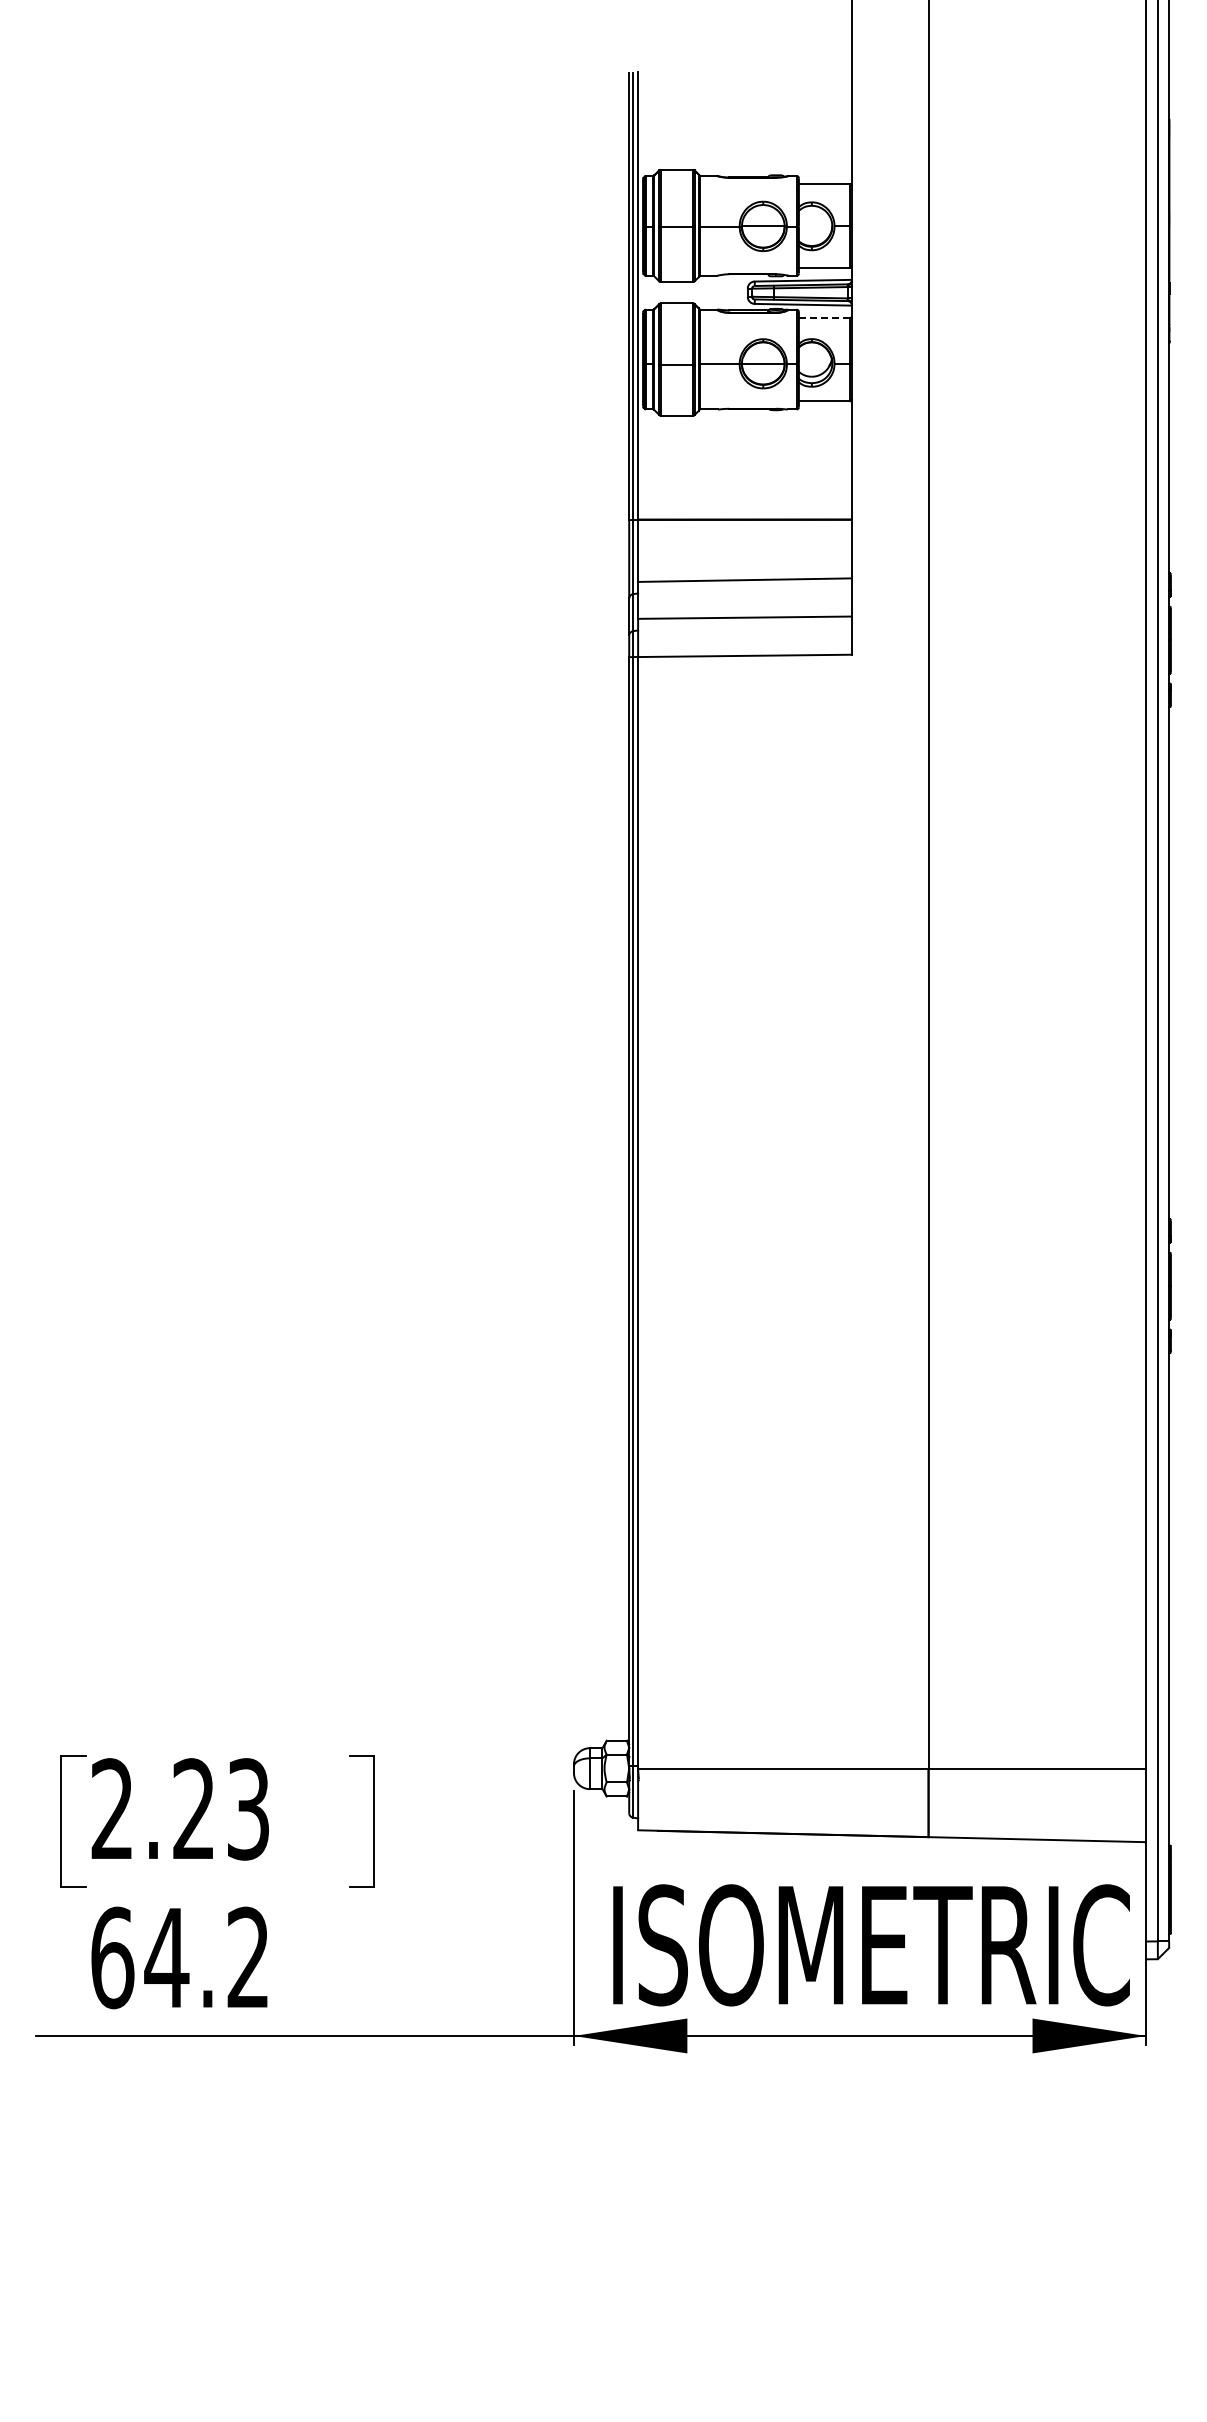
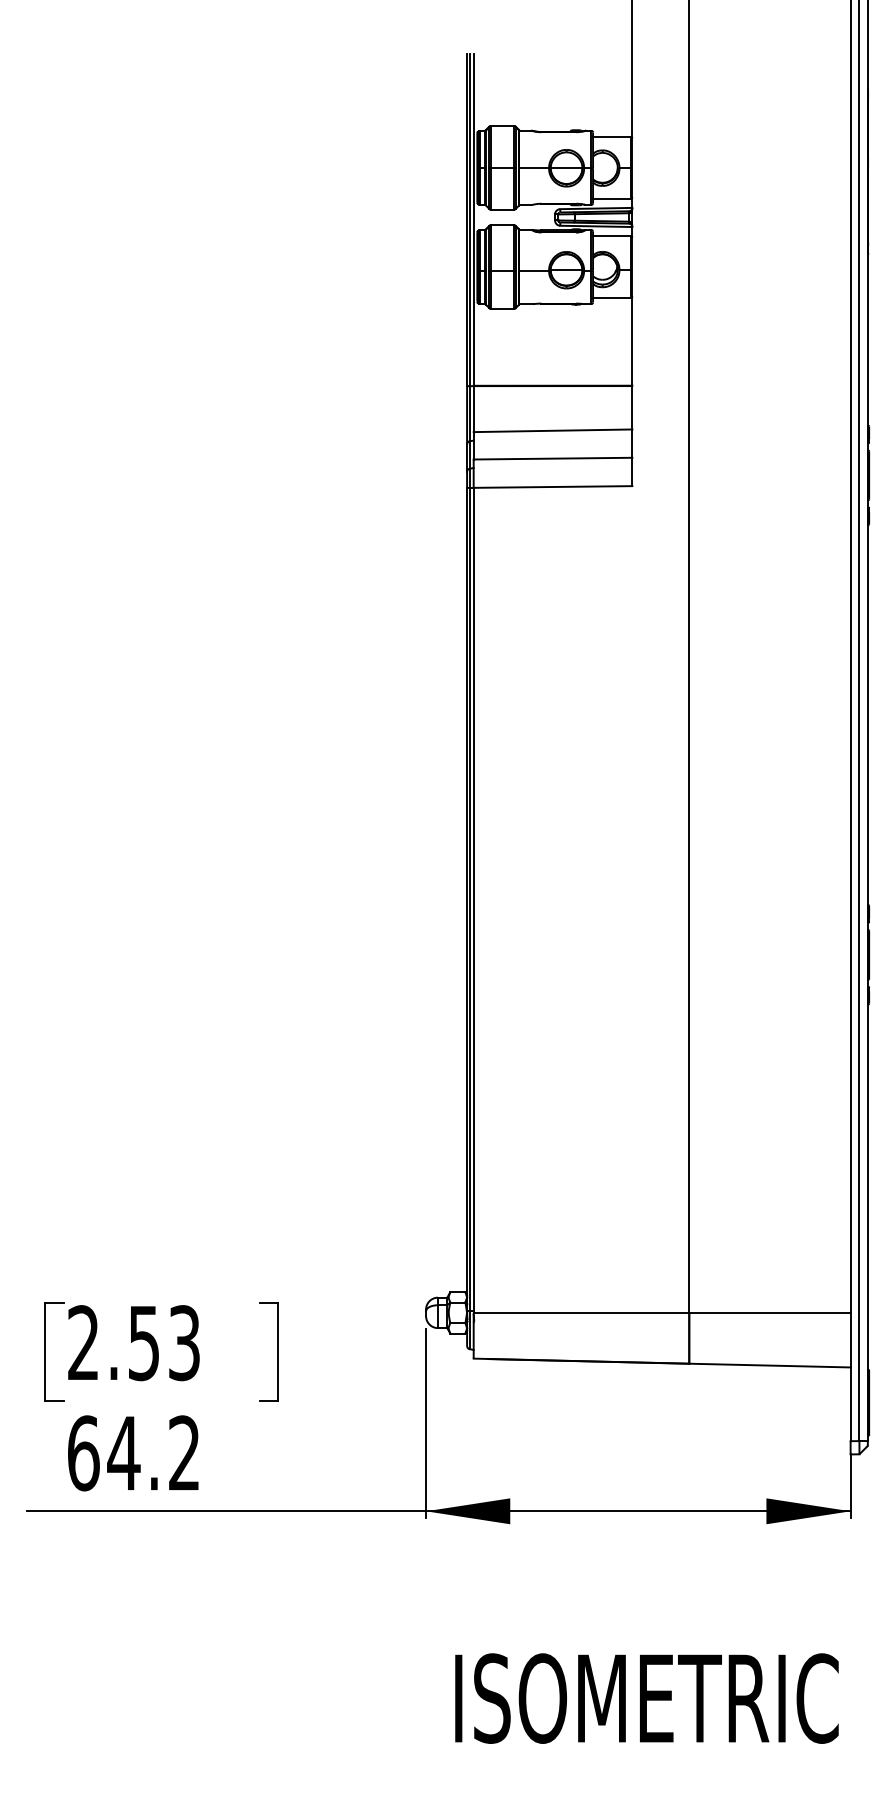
line: (823, 317) -> (611, 235), dashed -> solid
text: (193, 1809) -> (143, 1343), 2.23 -> 2.53
text: (871, 1945) -> (646, 1698), moved

